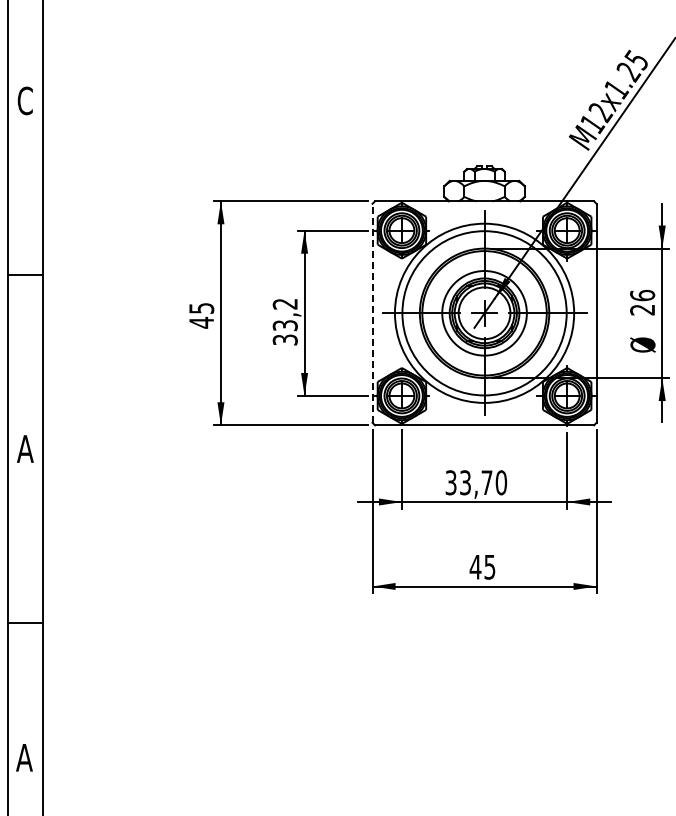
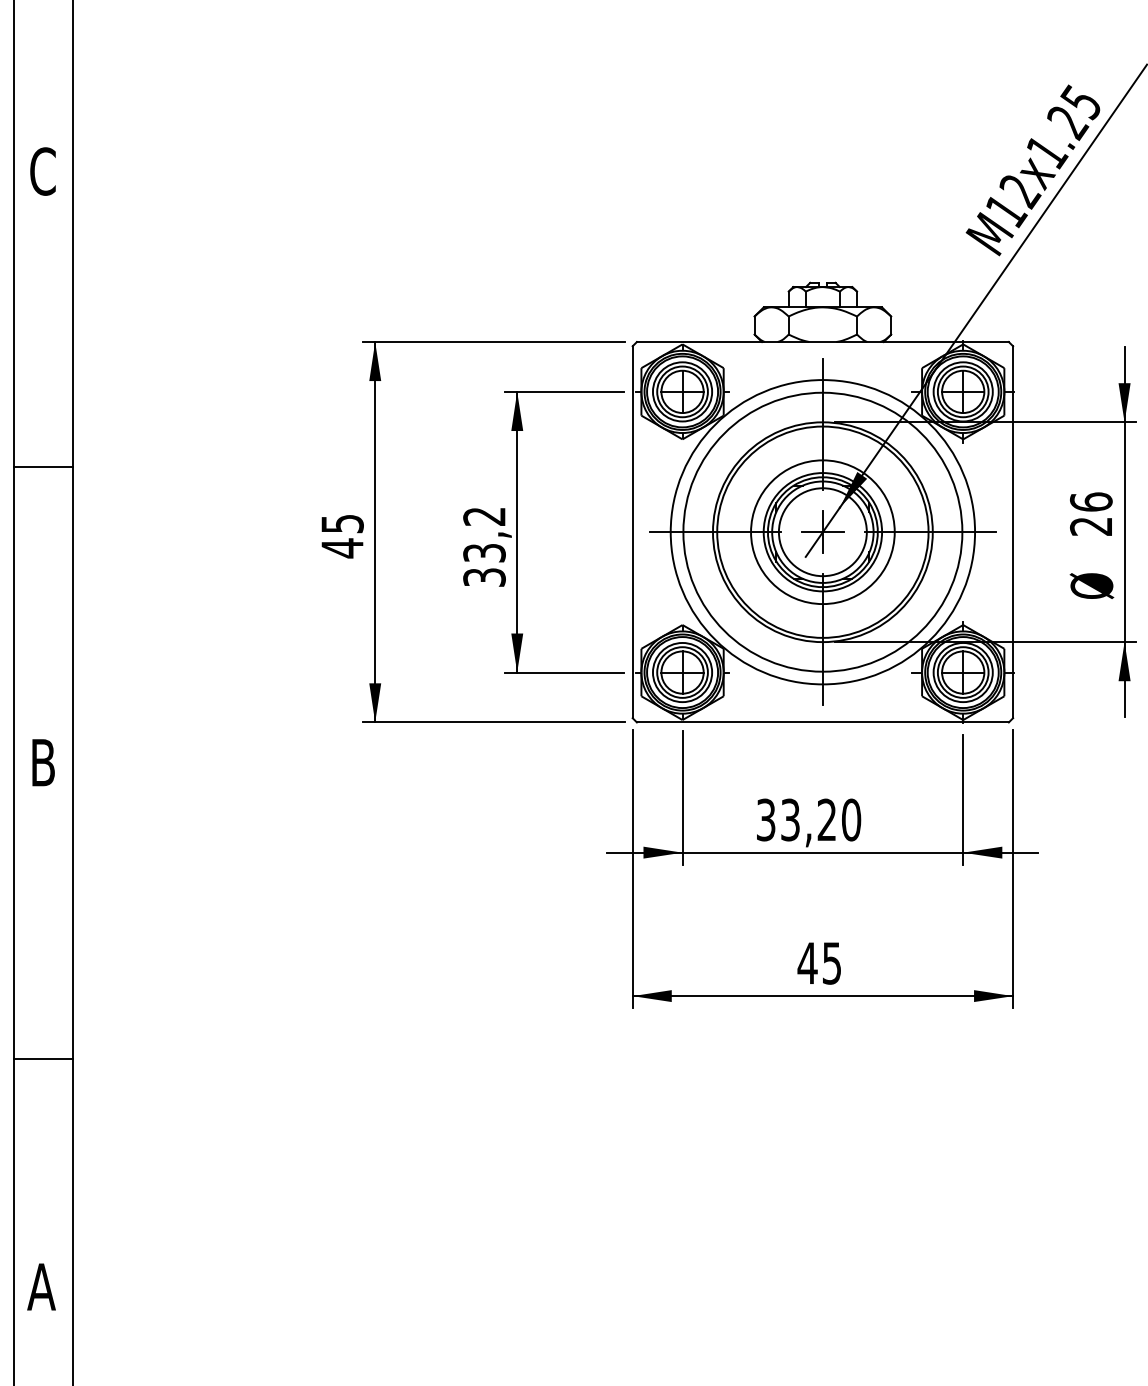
line: (372, 313) -> (632, 532), dashed -> solid
text: (25, 448) -> (43, 761), A -> B
text: (486, 482) -> (826, 819), 33,70 -> 33,20

